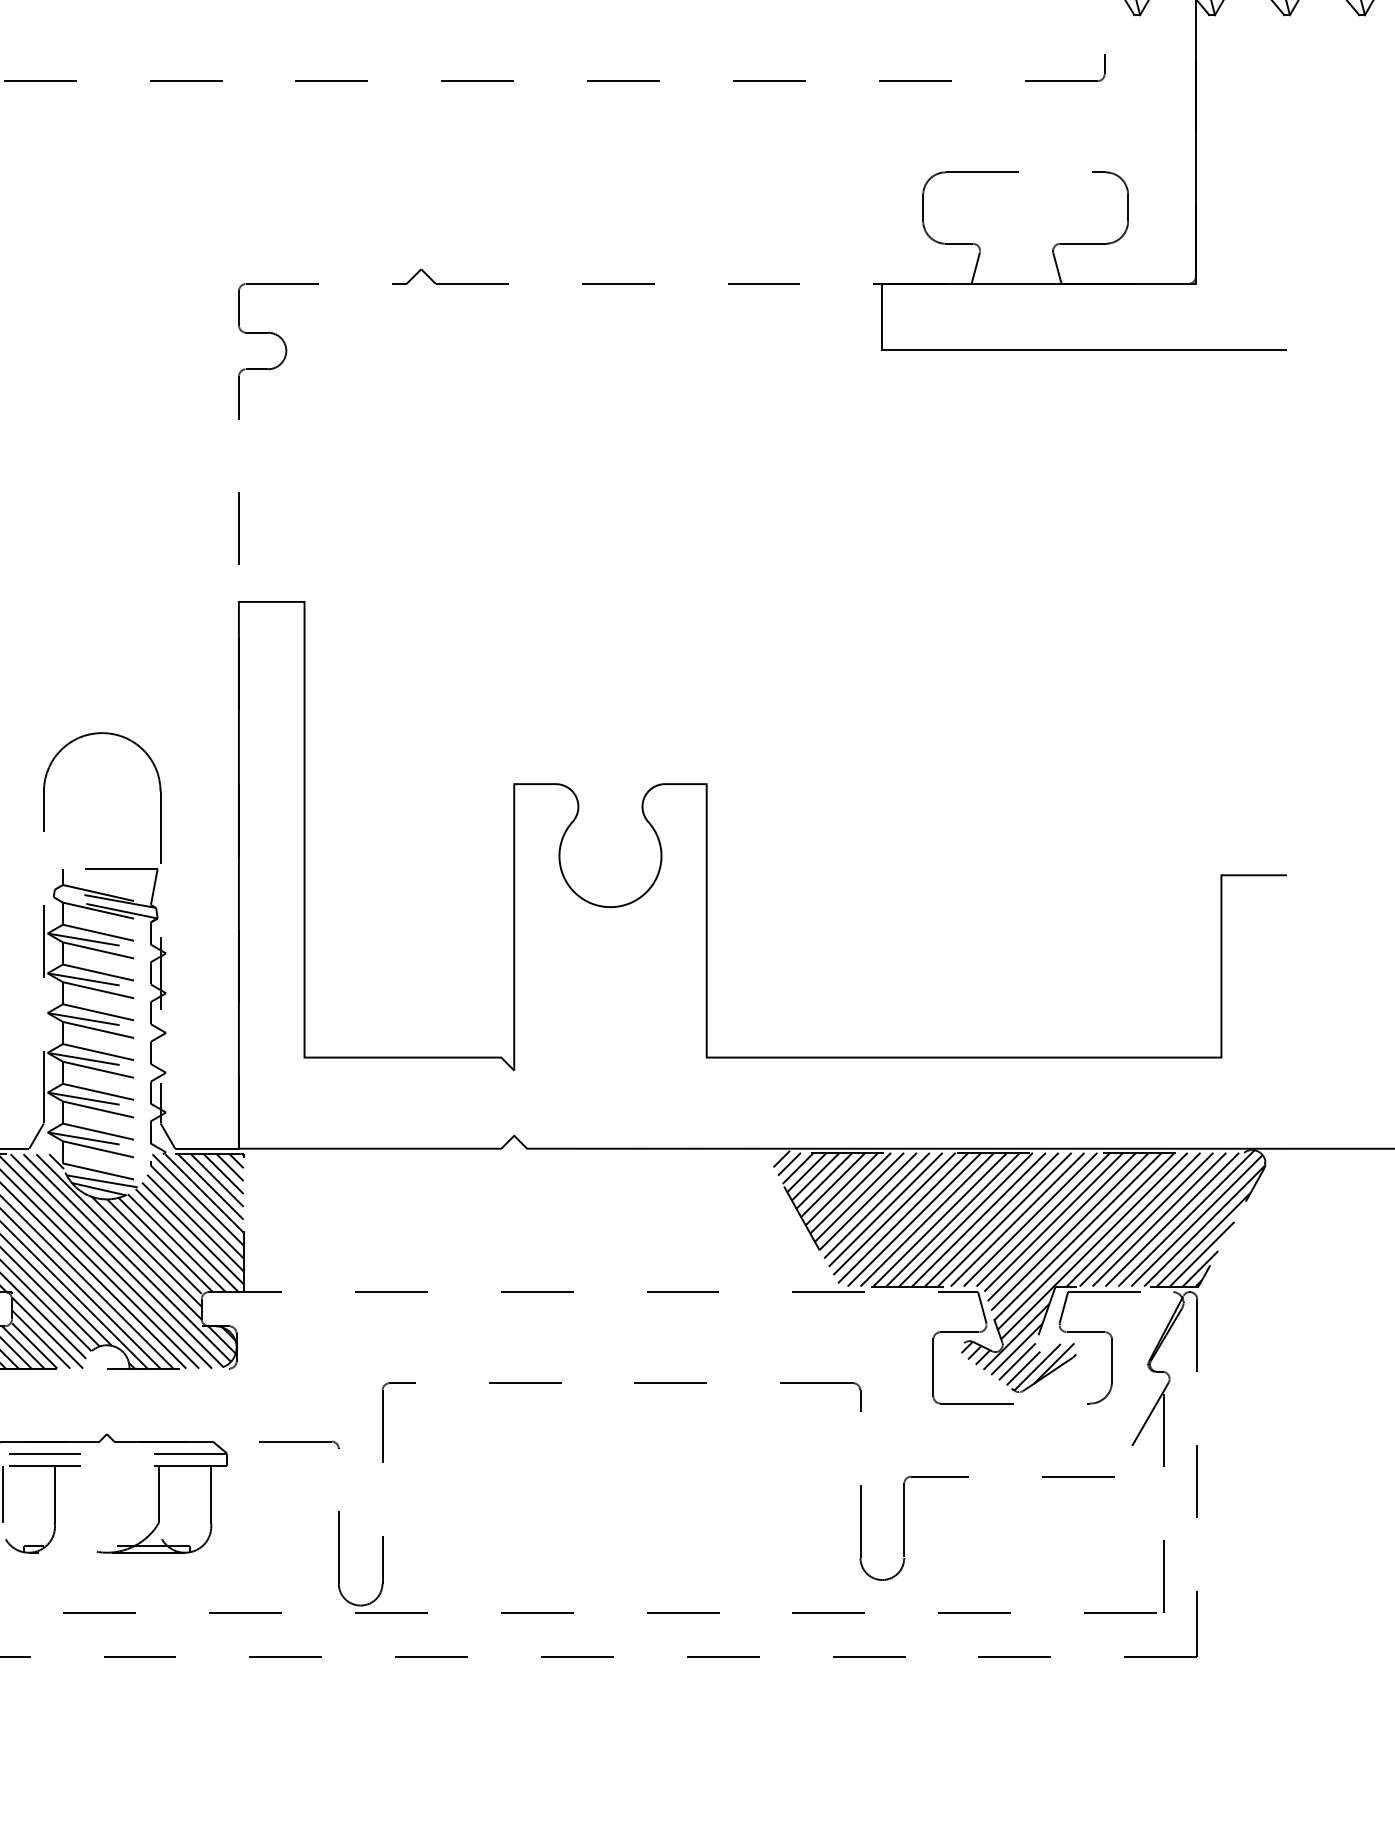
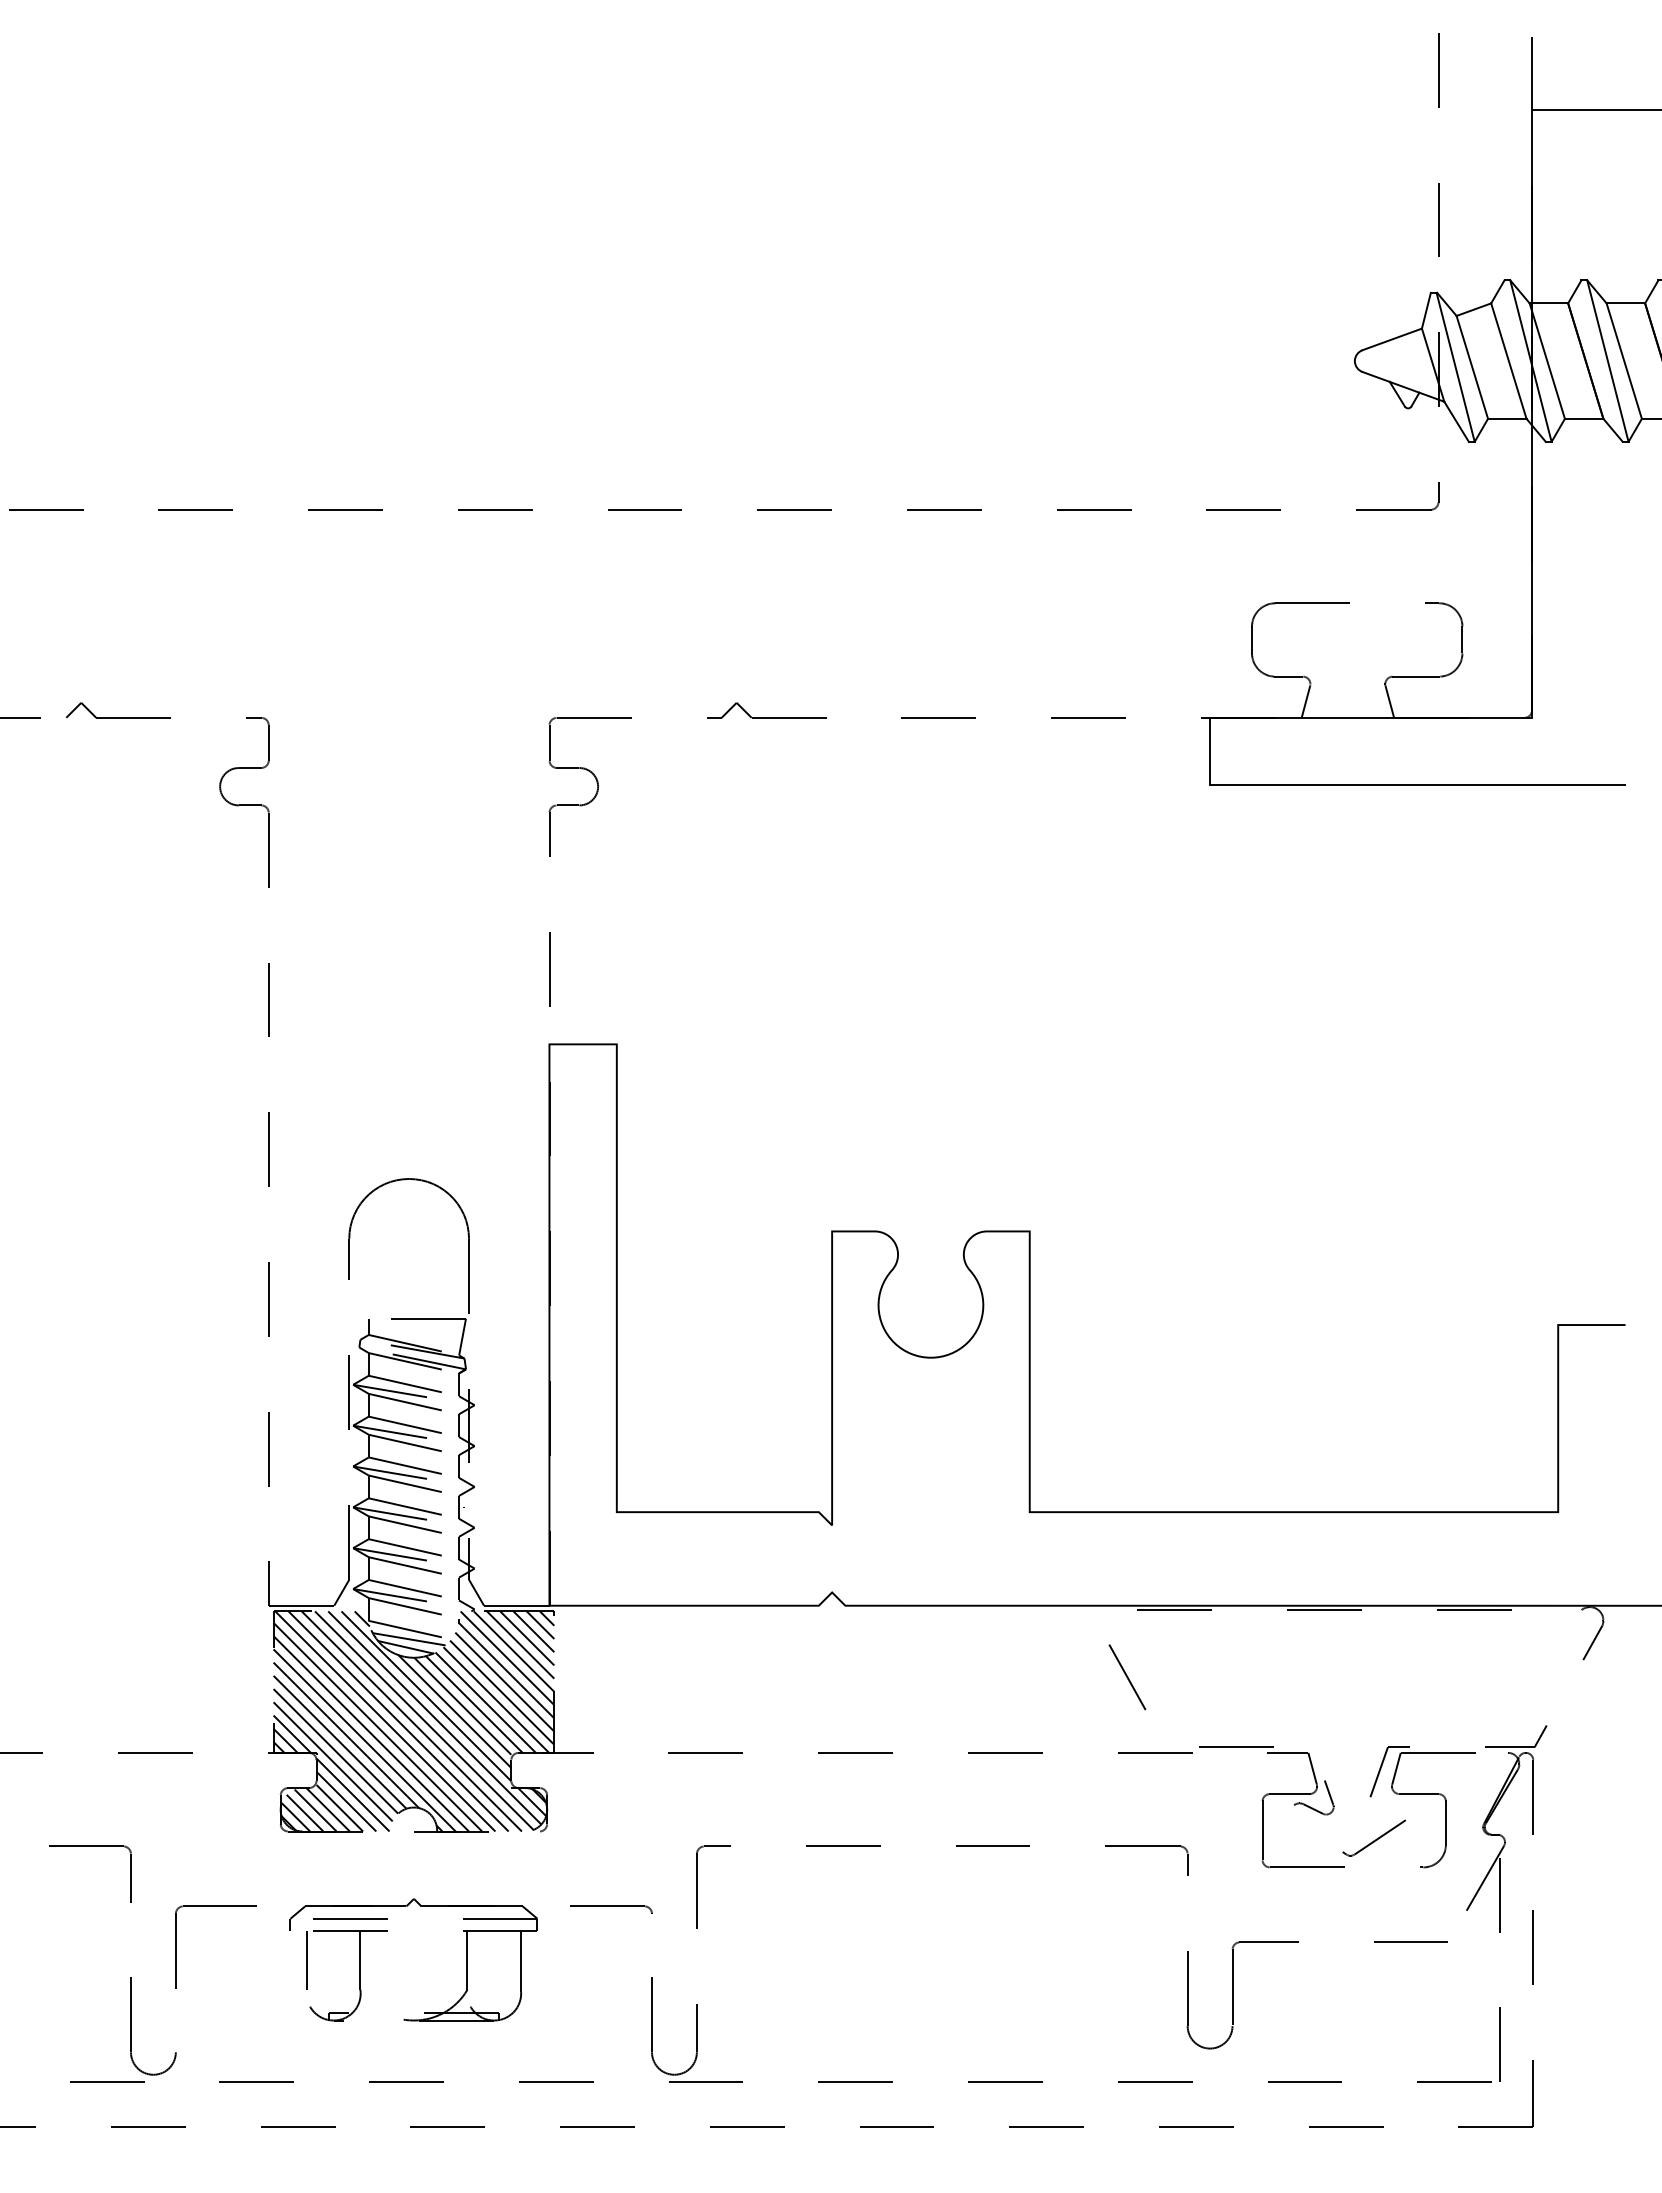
hatch: (1019, 1270) -> (1350, 1730), removed

